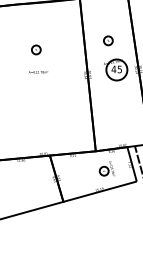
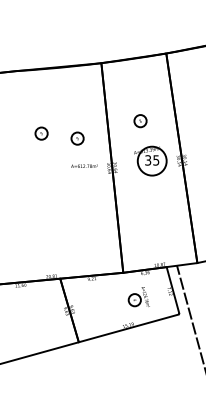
part: (62, 53) -> (77, 138), added
text: (113, 69) -> (147, 160), 45 -> 35
text: (38, 71) -> (84, 165), moved

